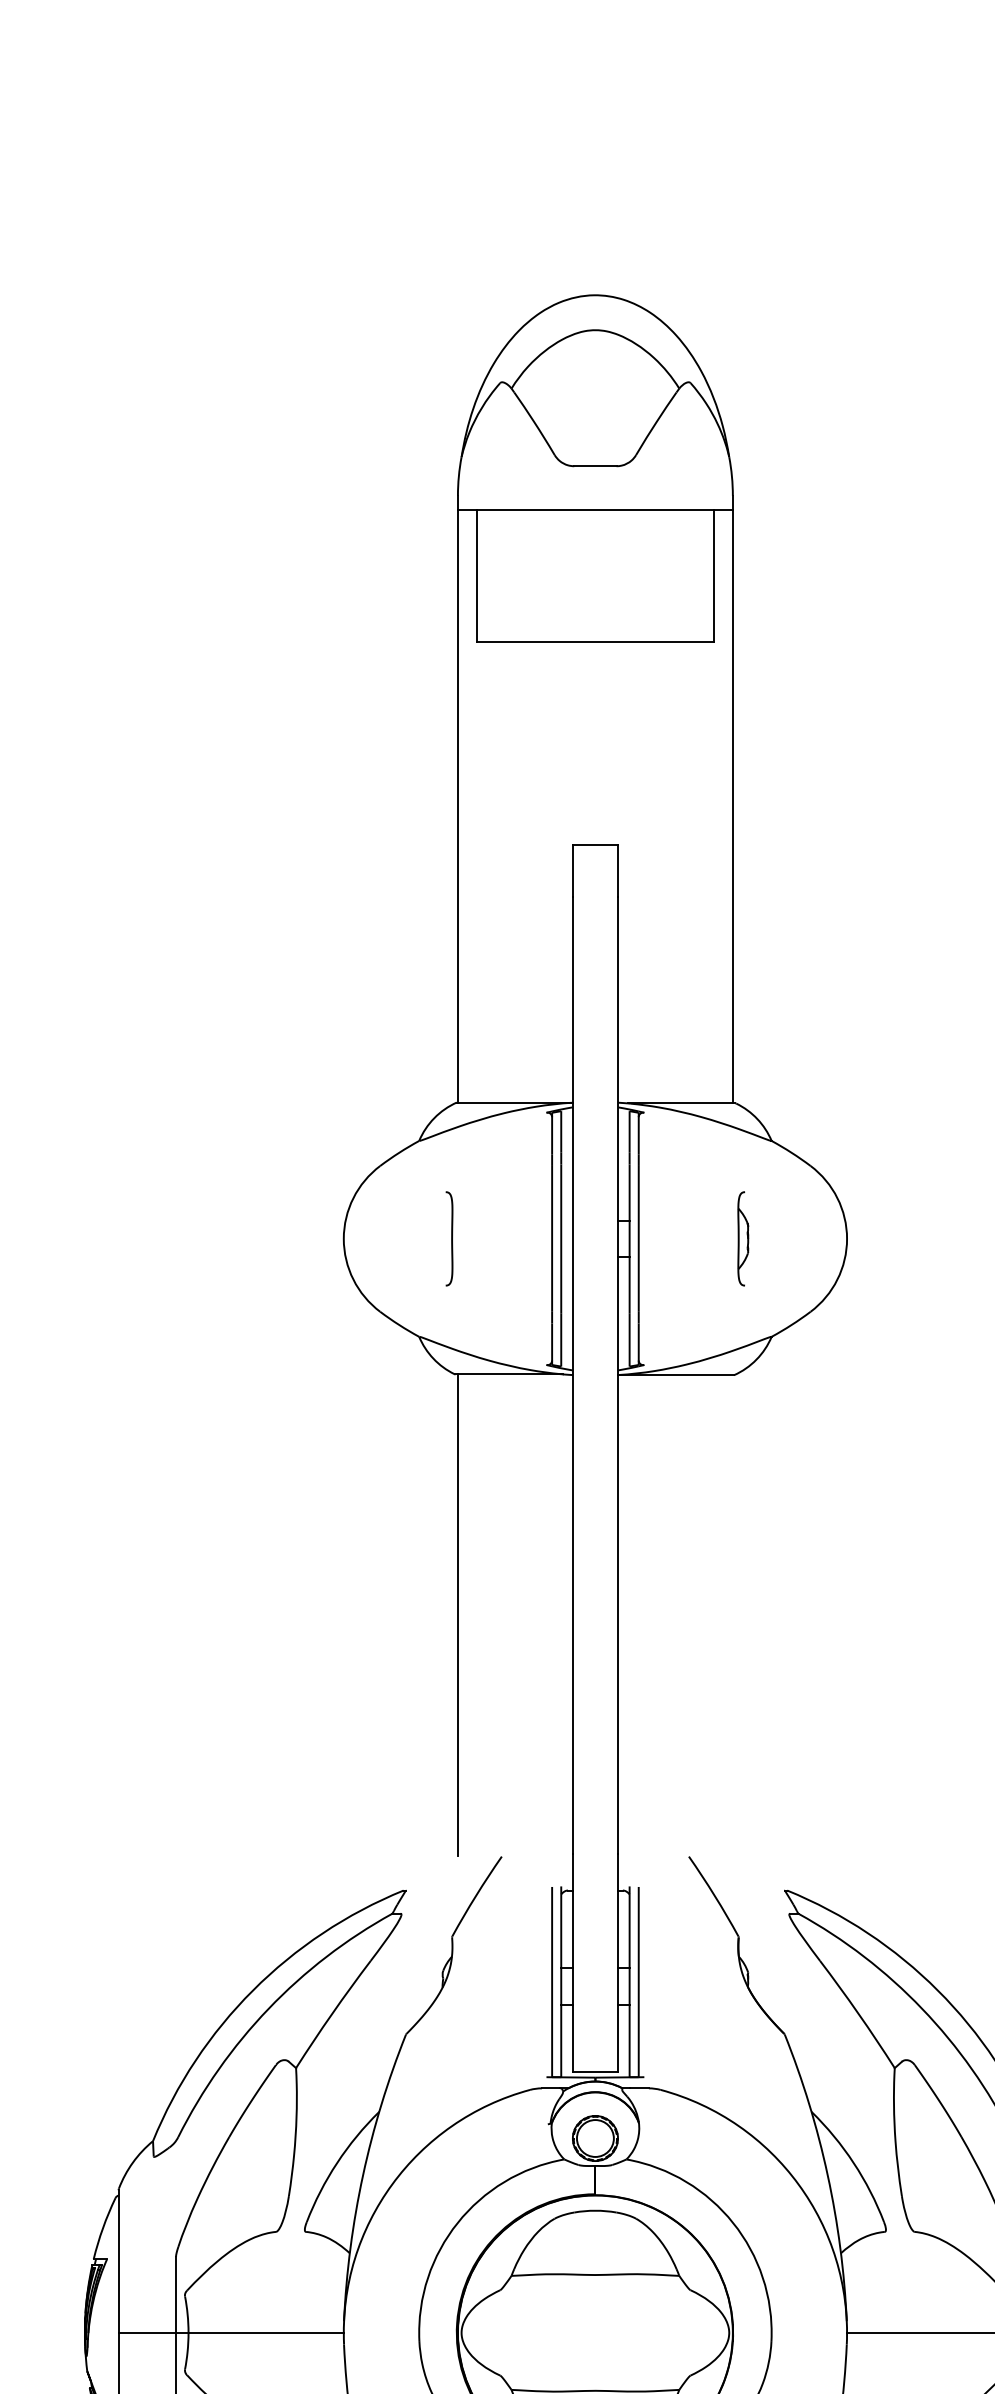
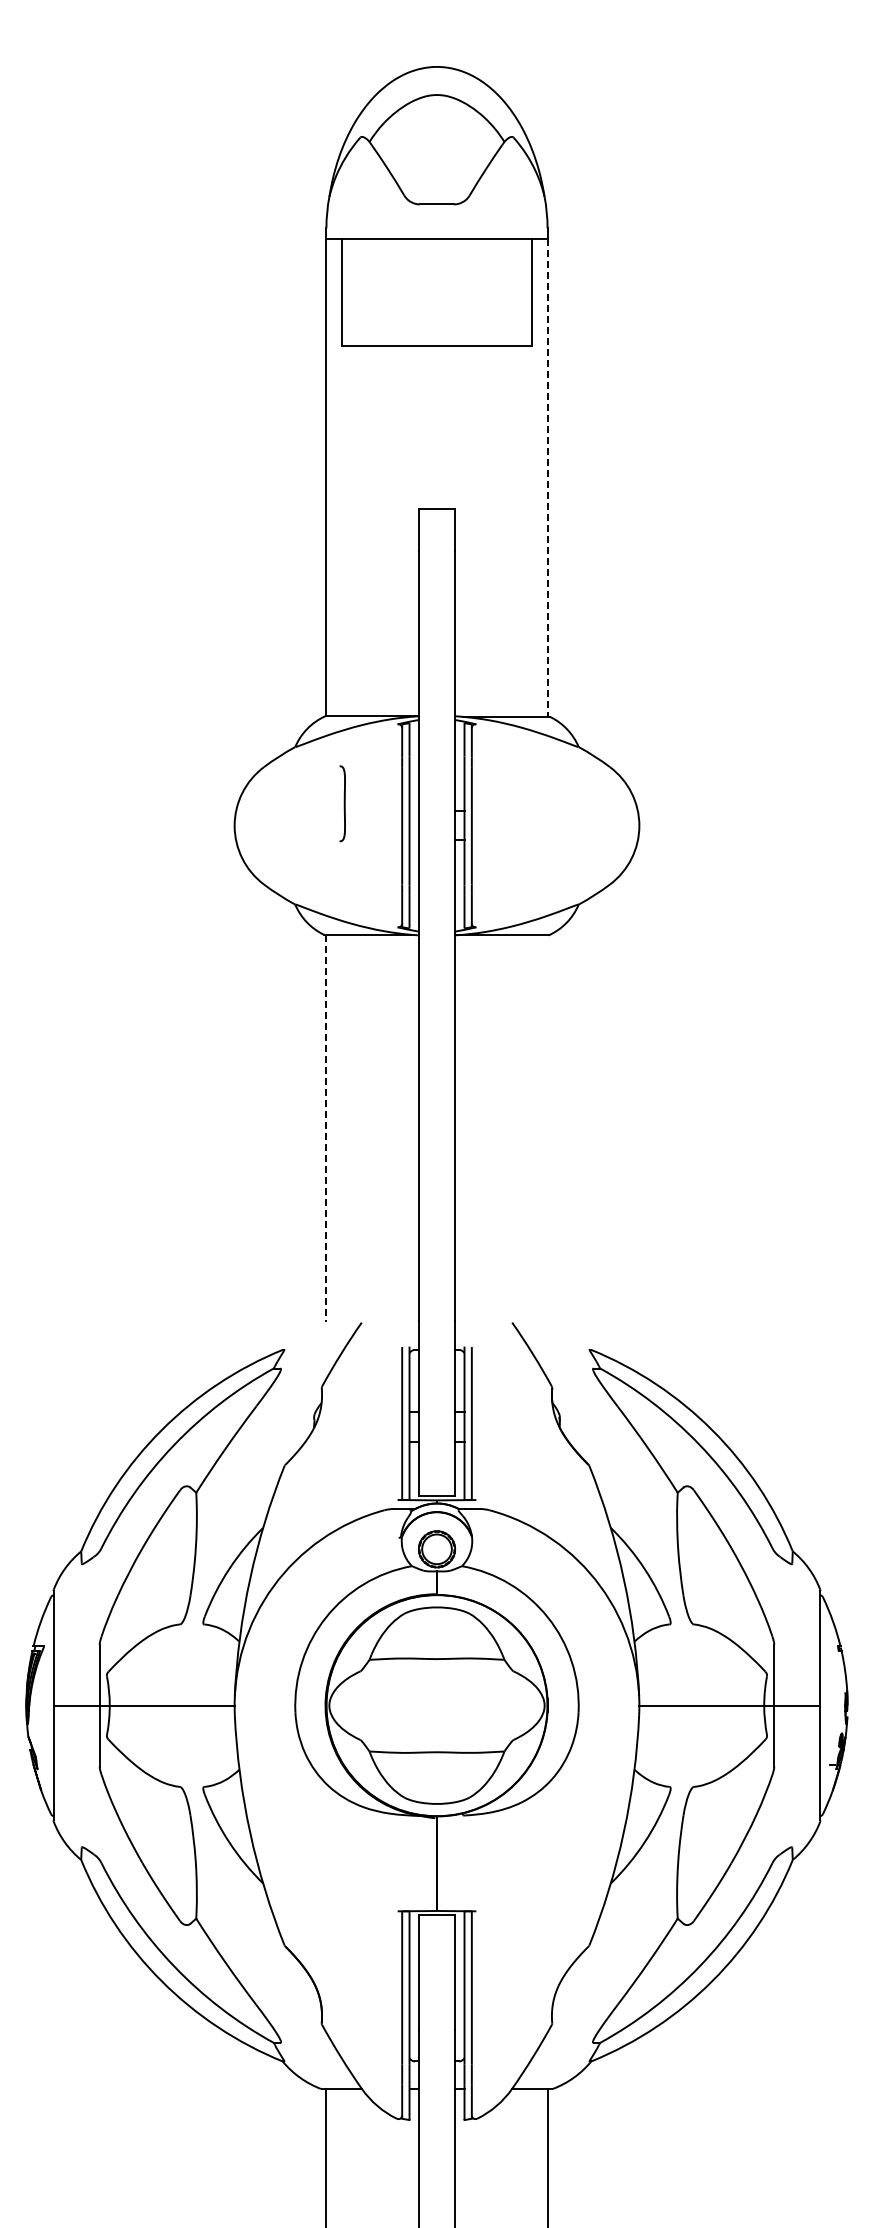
line: (732, 807) -> (547, 478), solid -> dashed
curve: (450, 1238) -> (343, 803), moved
part: (742, 1238) -> (555, 825), removed
line: (458, 1615) -> (326, 1128), solid -> dashed

